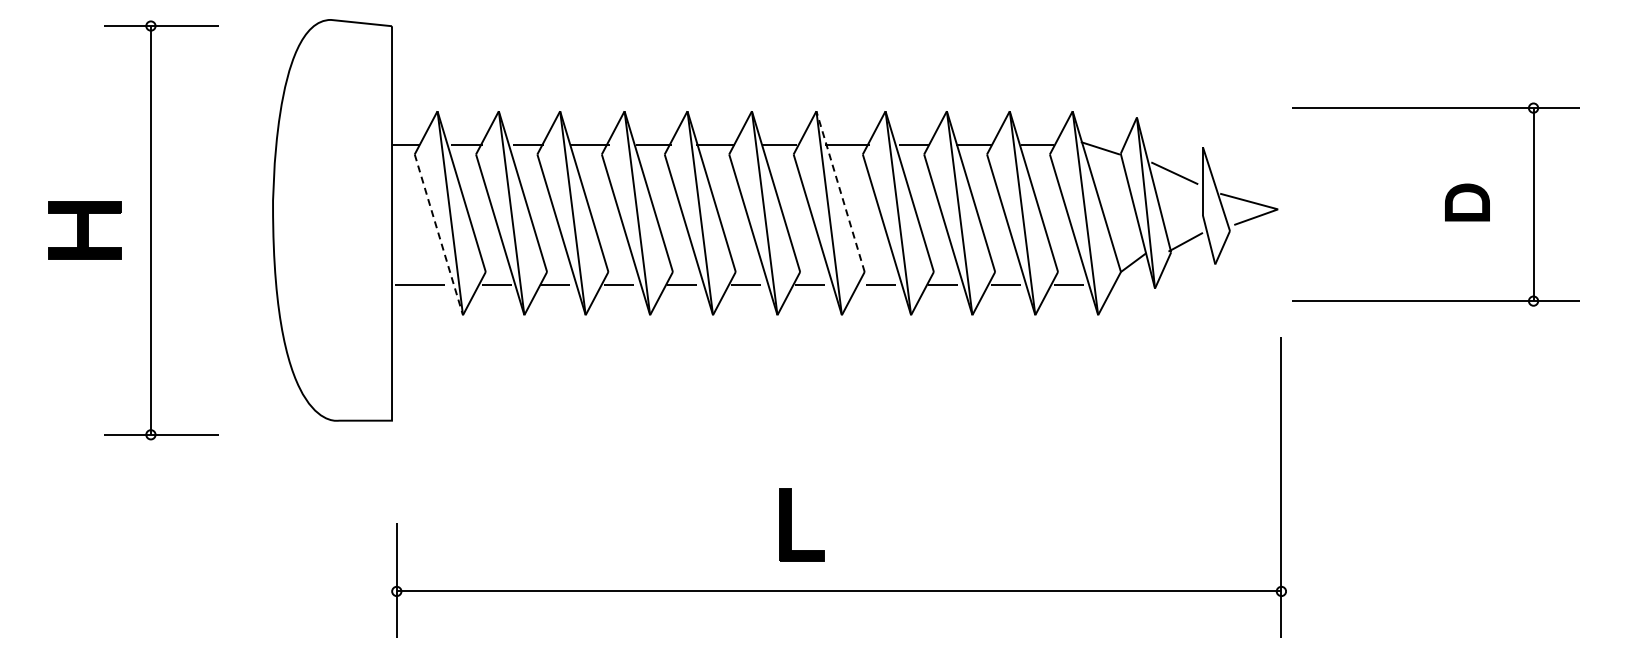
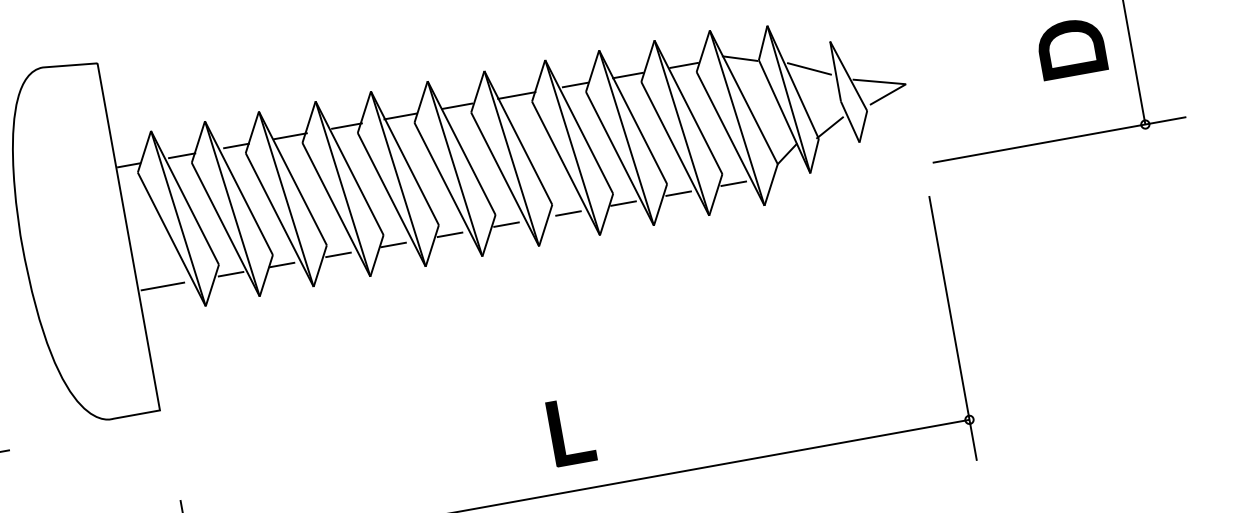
line: (840, 191) -> (518, 137), dashed -> solid
part: (1467, 202) -> (1071, 48), size x1.67
line: (438, 234) -> (171, 239), dashed -> solid
part: (791, 524) -> (562, 432), moved

